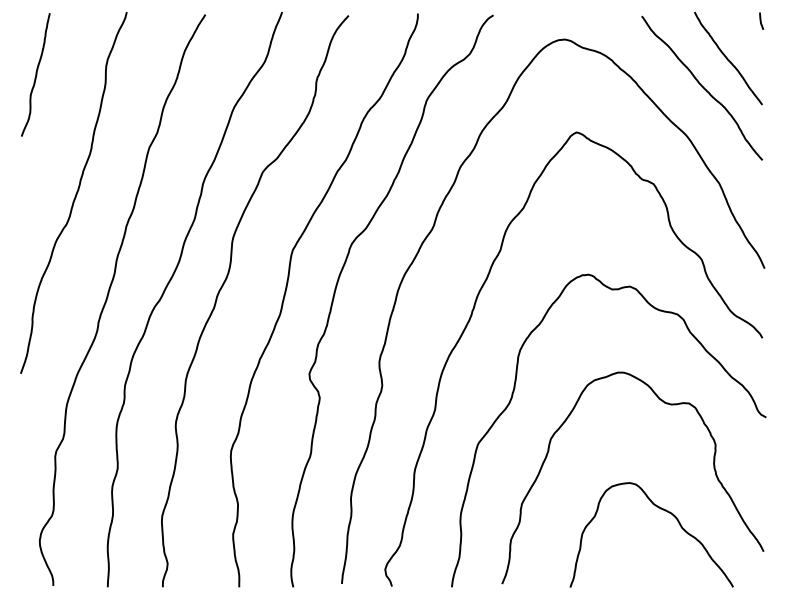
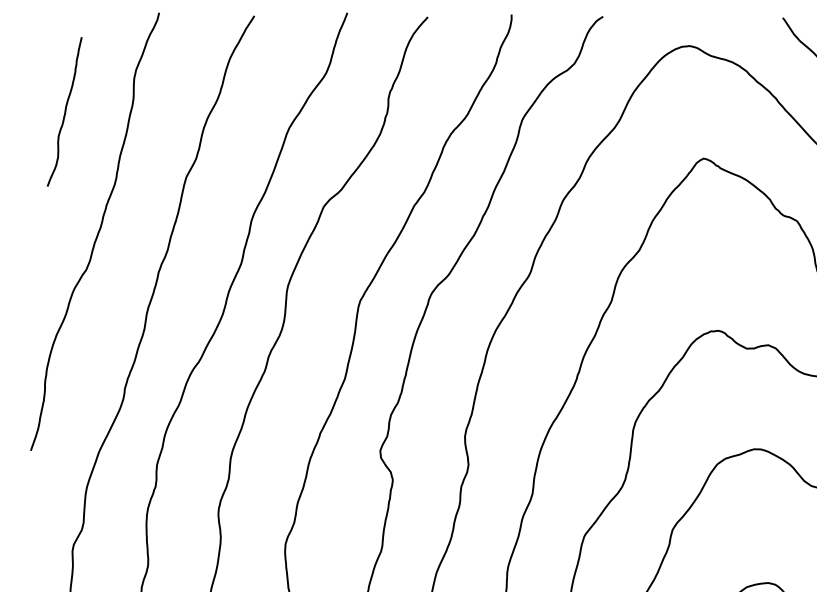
curve: (35, 74) -> (64, 111), moved

